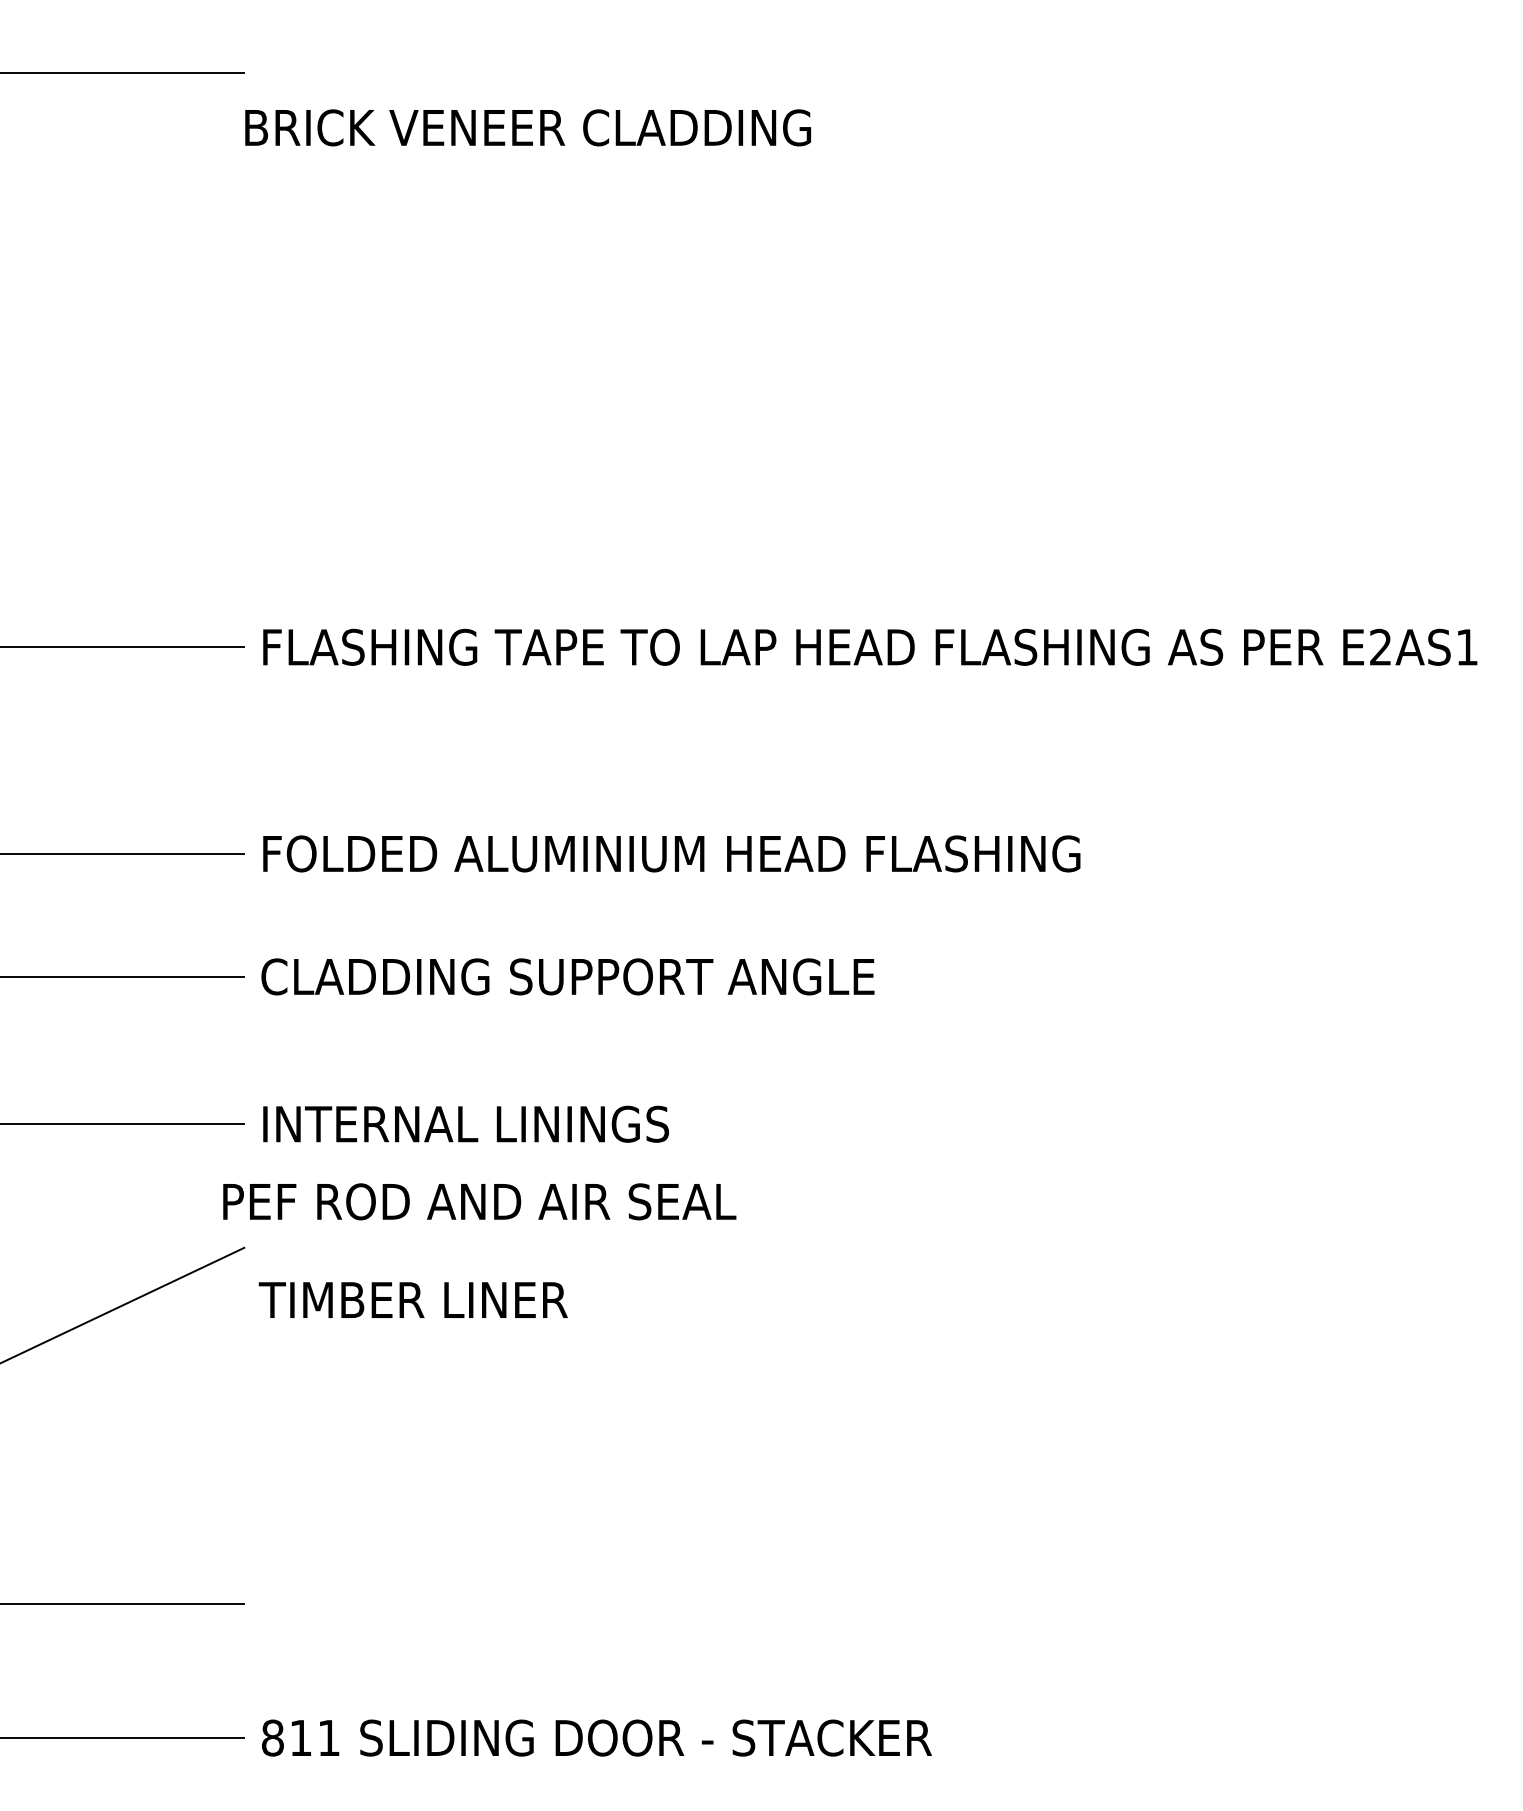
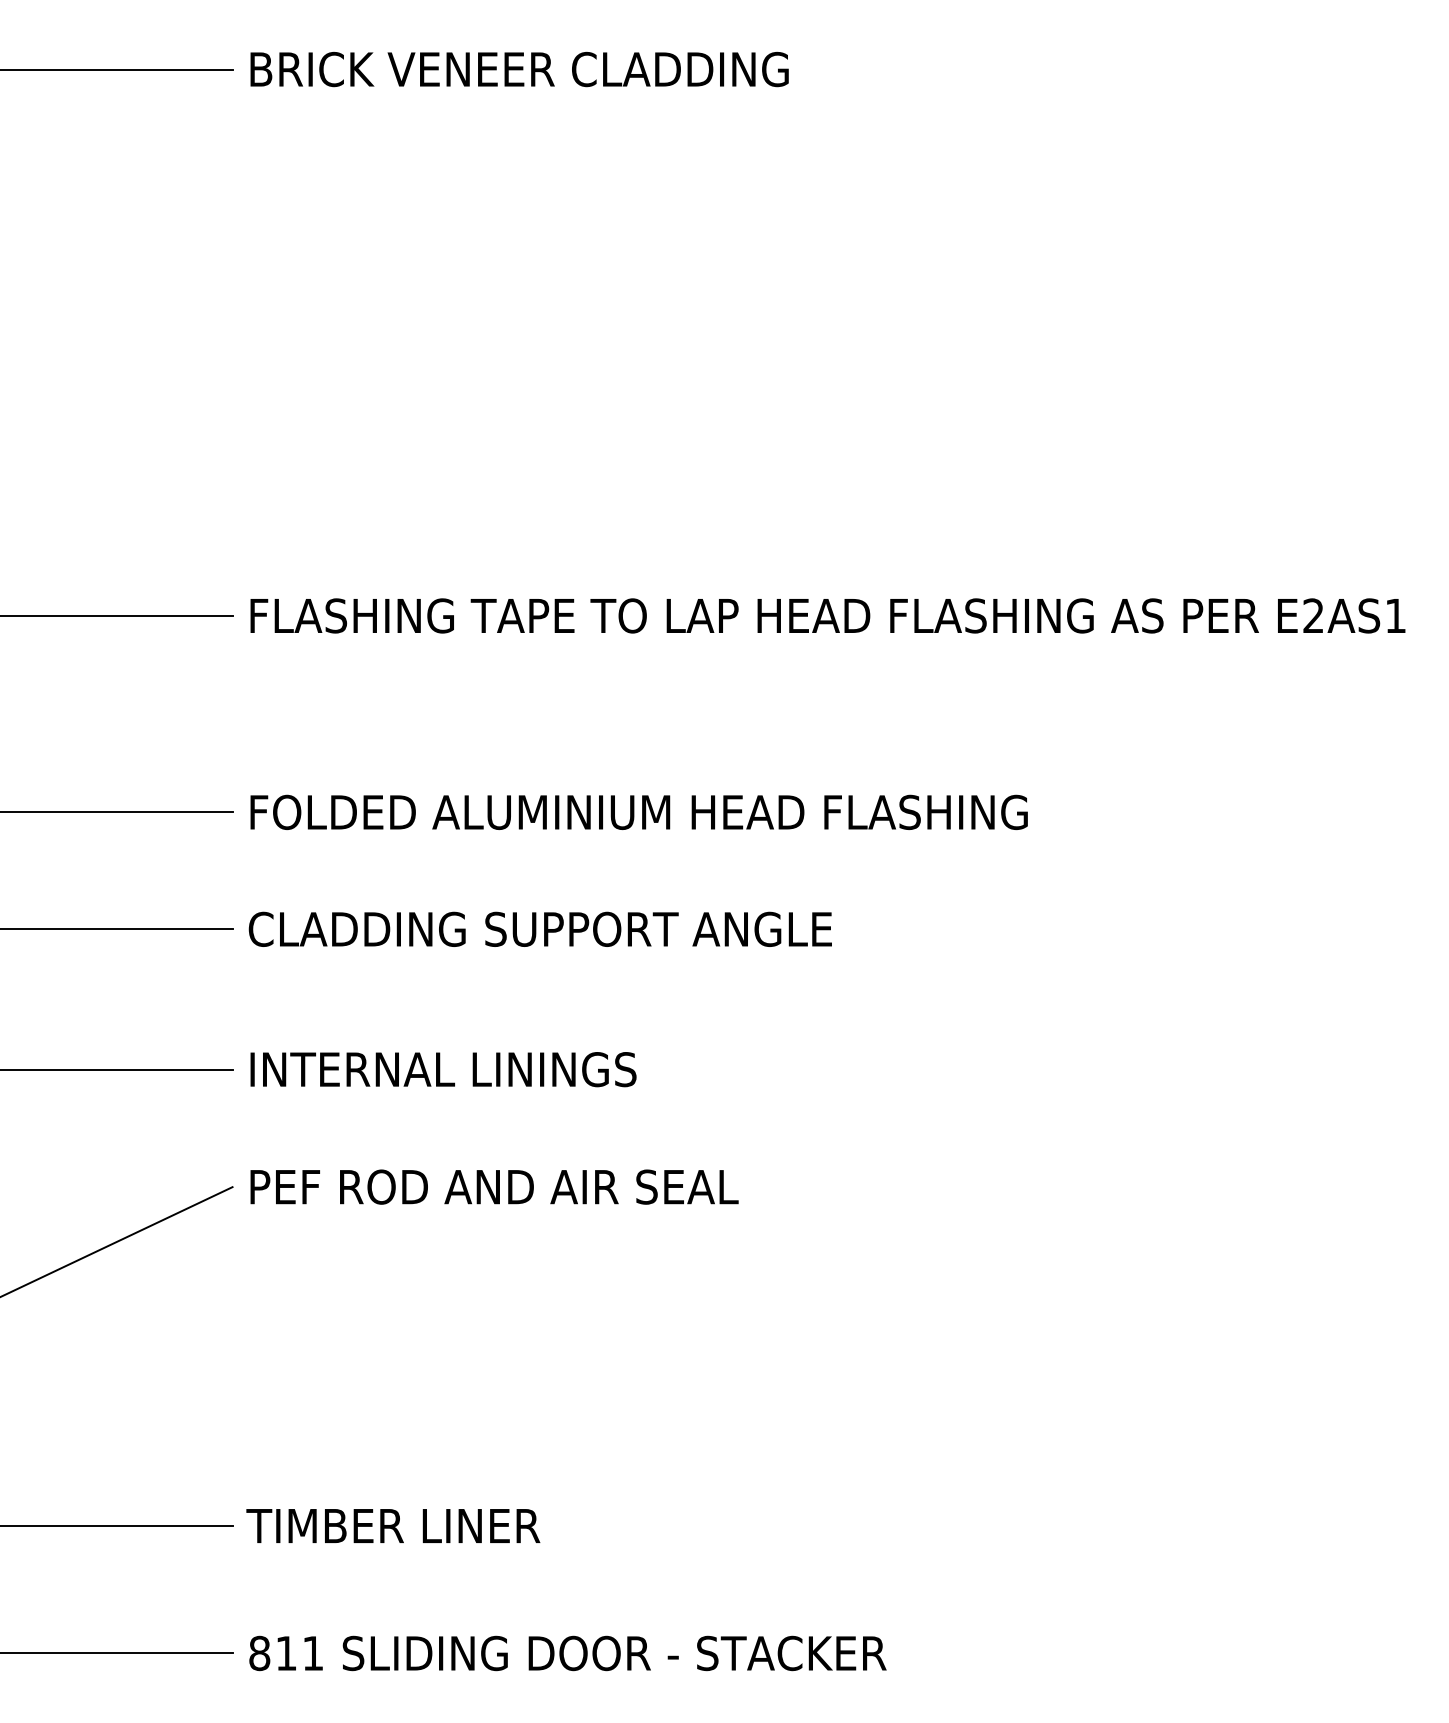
text: (527, 127) -> (519, 69), moved
text: (479, 1201) -> (494, 1186), moved
text: (412, 1299) -> (392, 1525), moved

